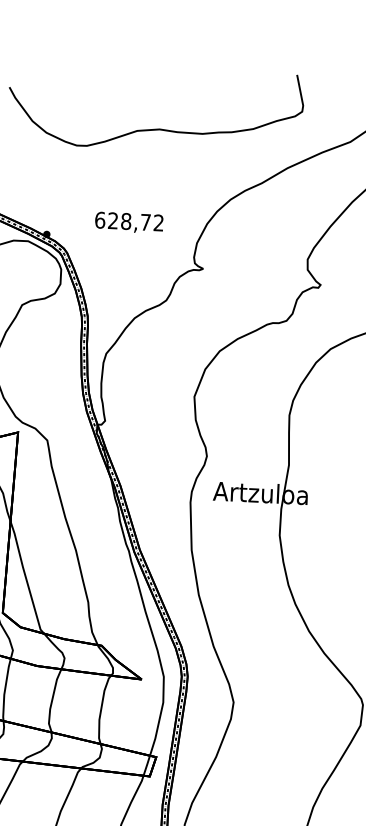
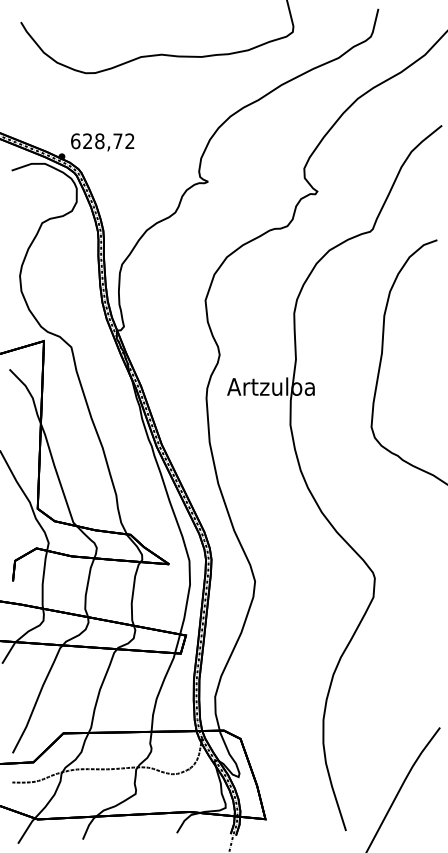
text: (129, 222) -> (102, 142), moved

